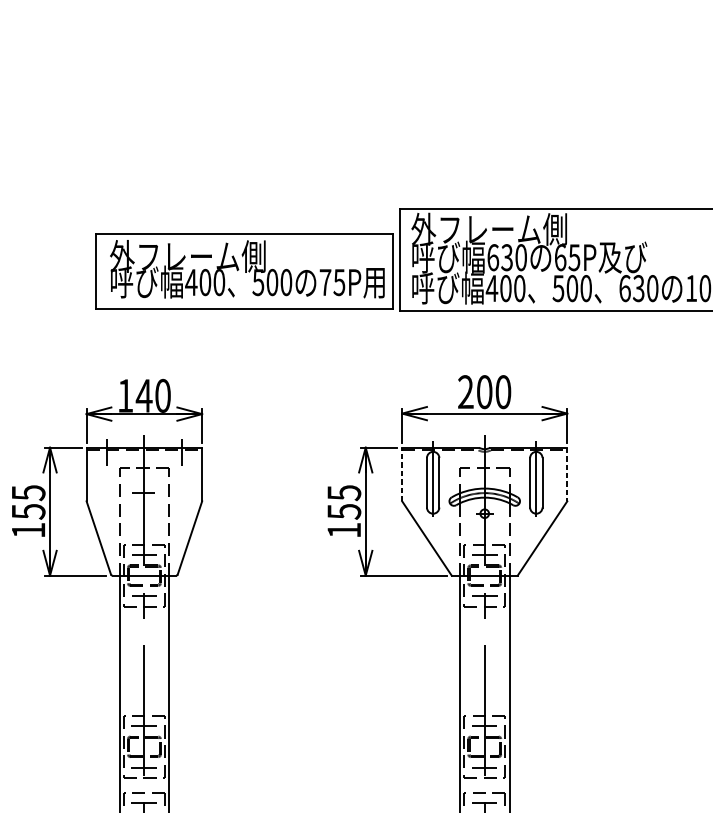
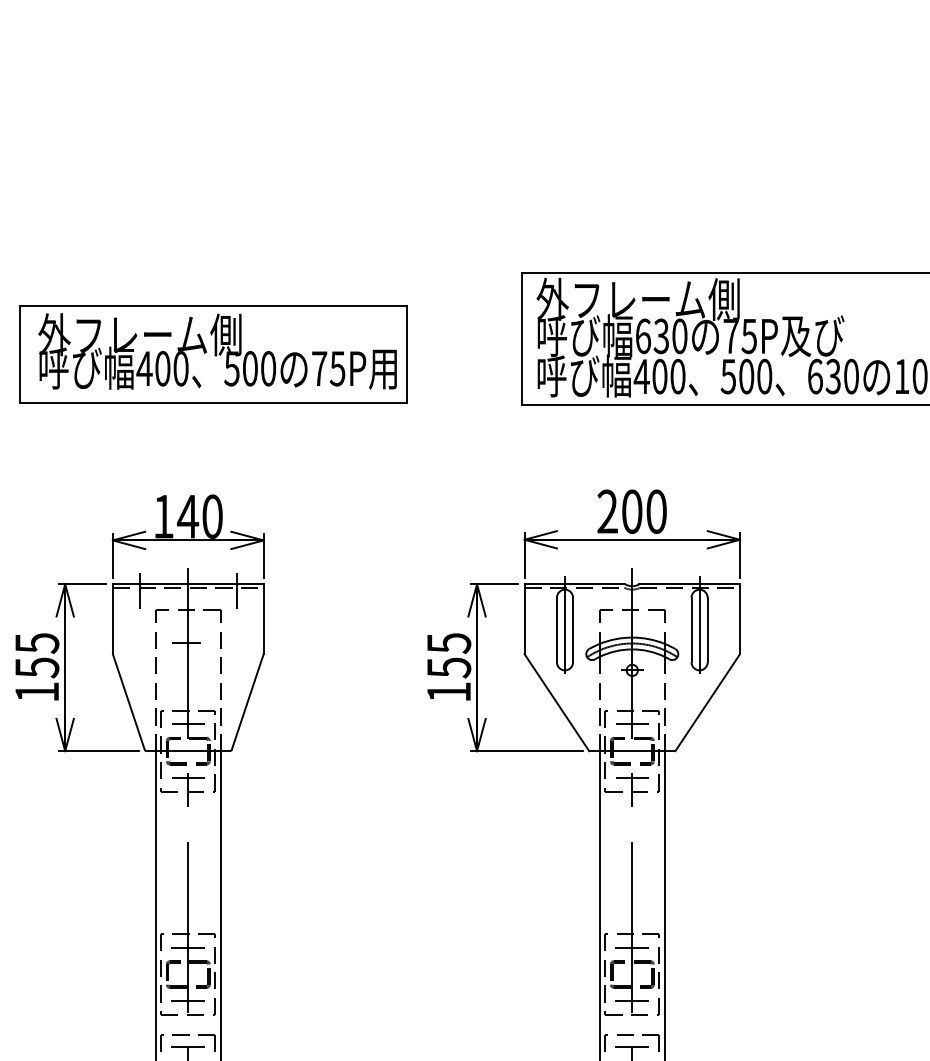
text: (560, 257) -> (730, 336), 65P -> 75P
part: (244, 271) -> (213, 354), moved
line: (402, 474) -> (524, 619), dashed -> solid
line: (566, 474) -> (739, 619), dashed -> solid

